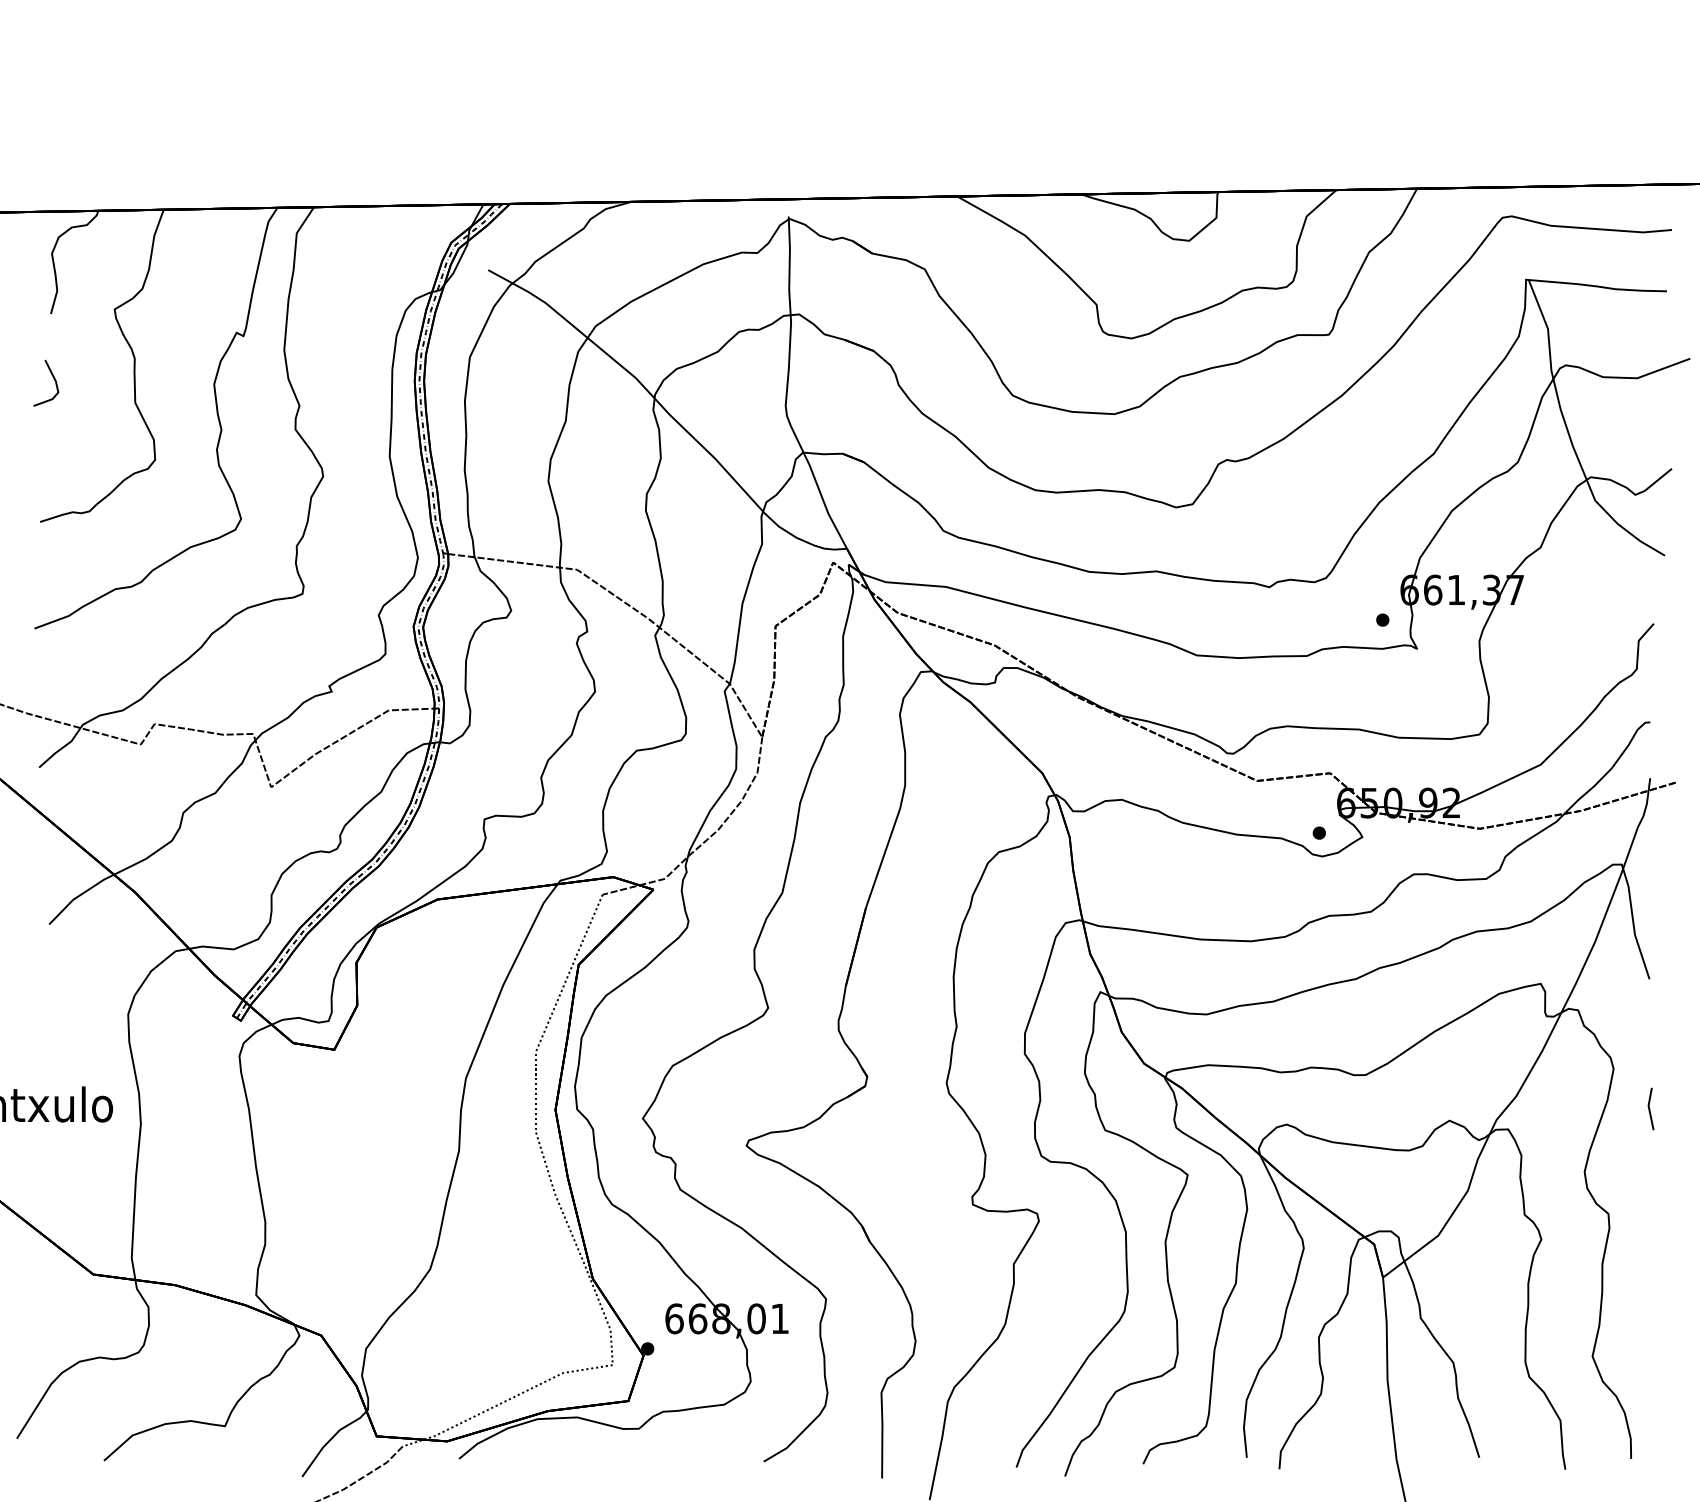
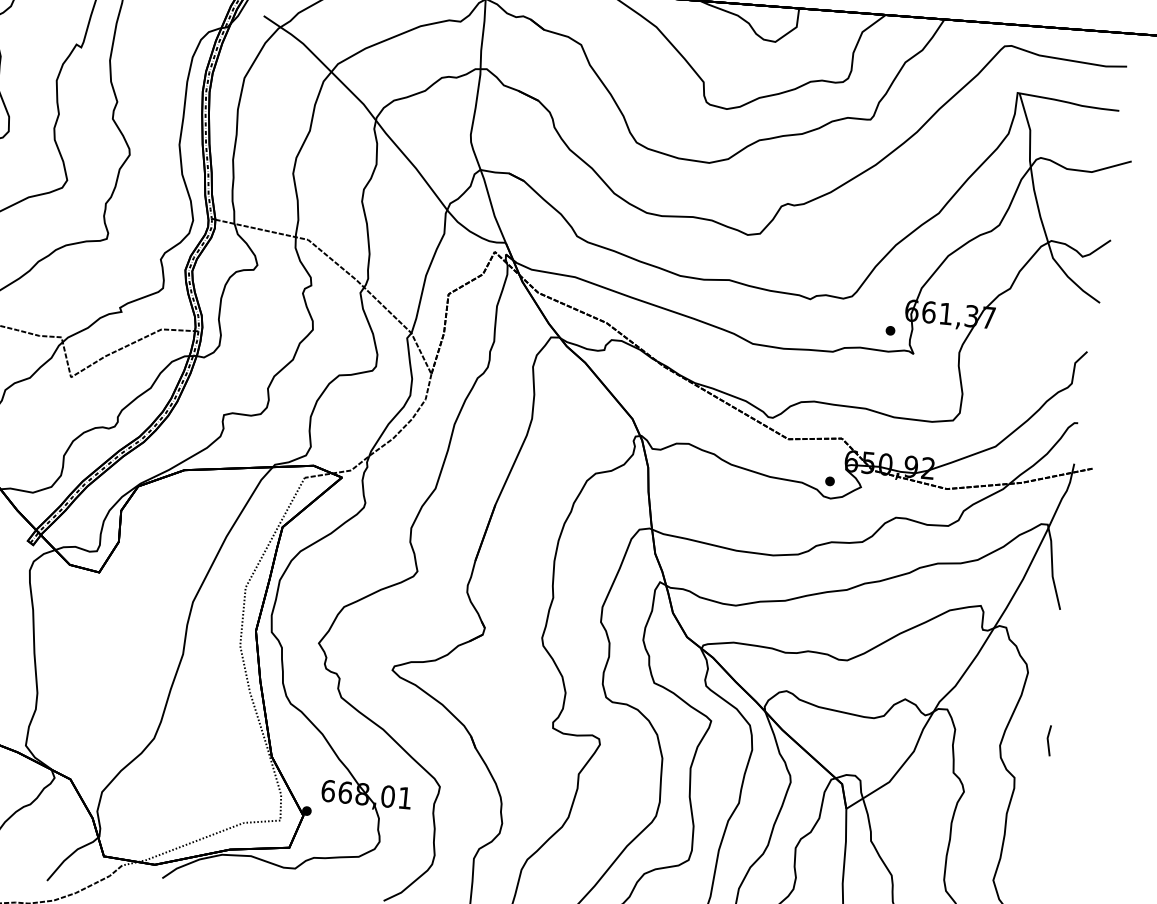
line: (1649, 1108) -> (1048, 740), moved

